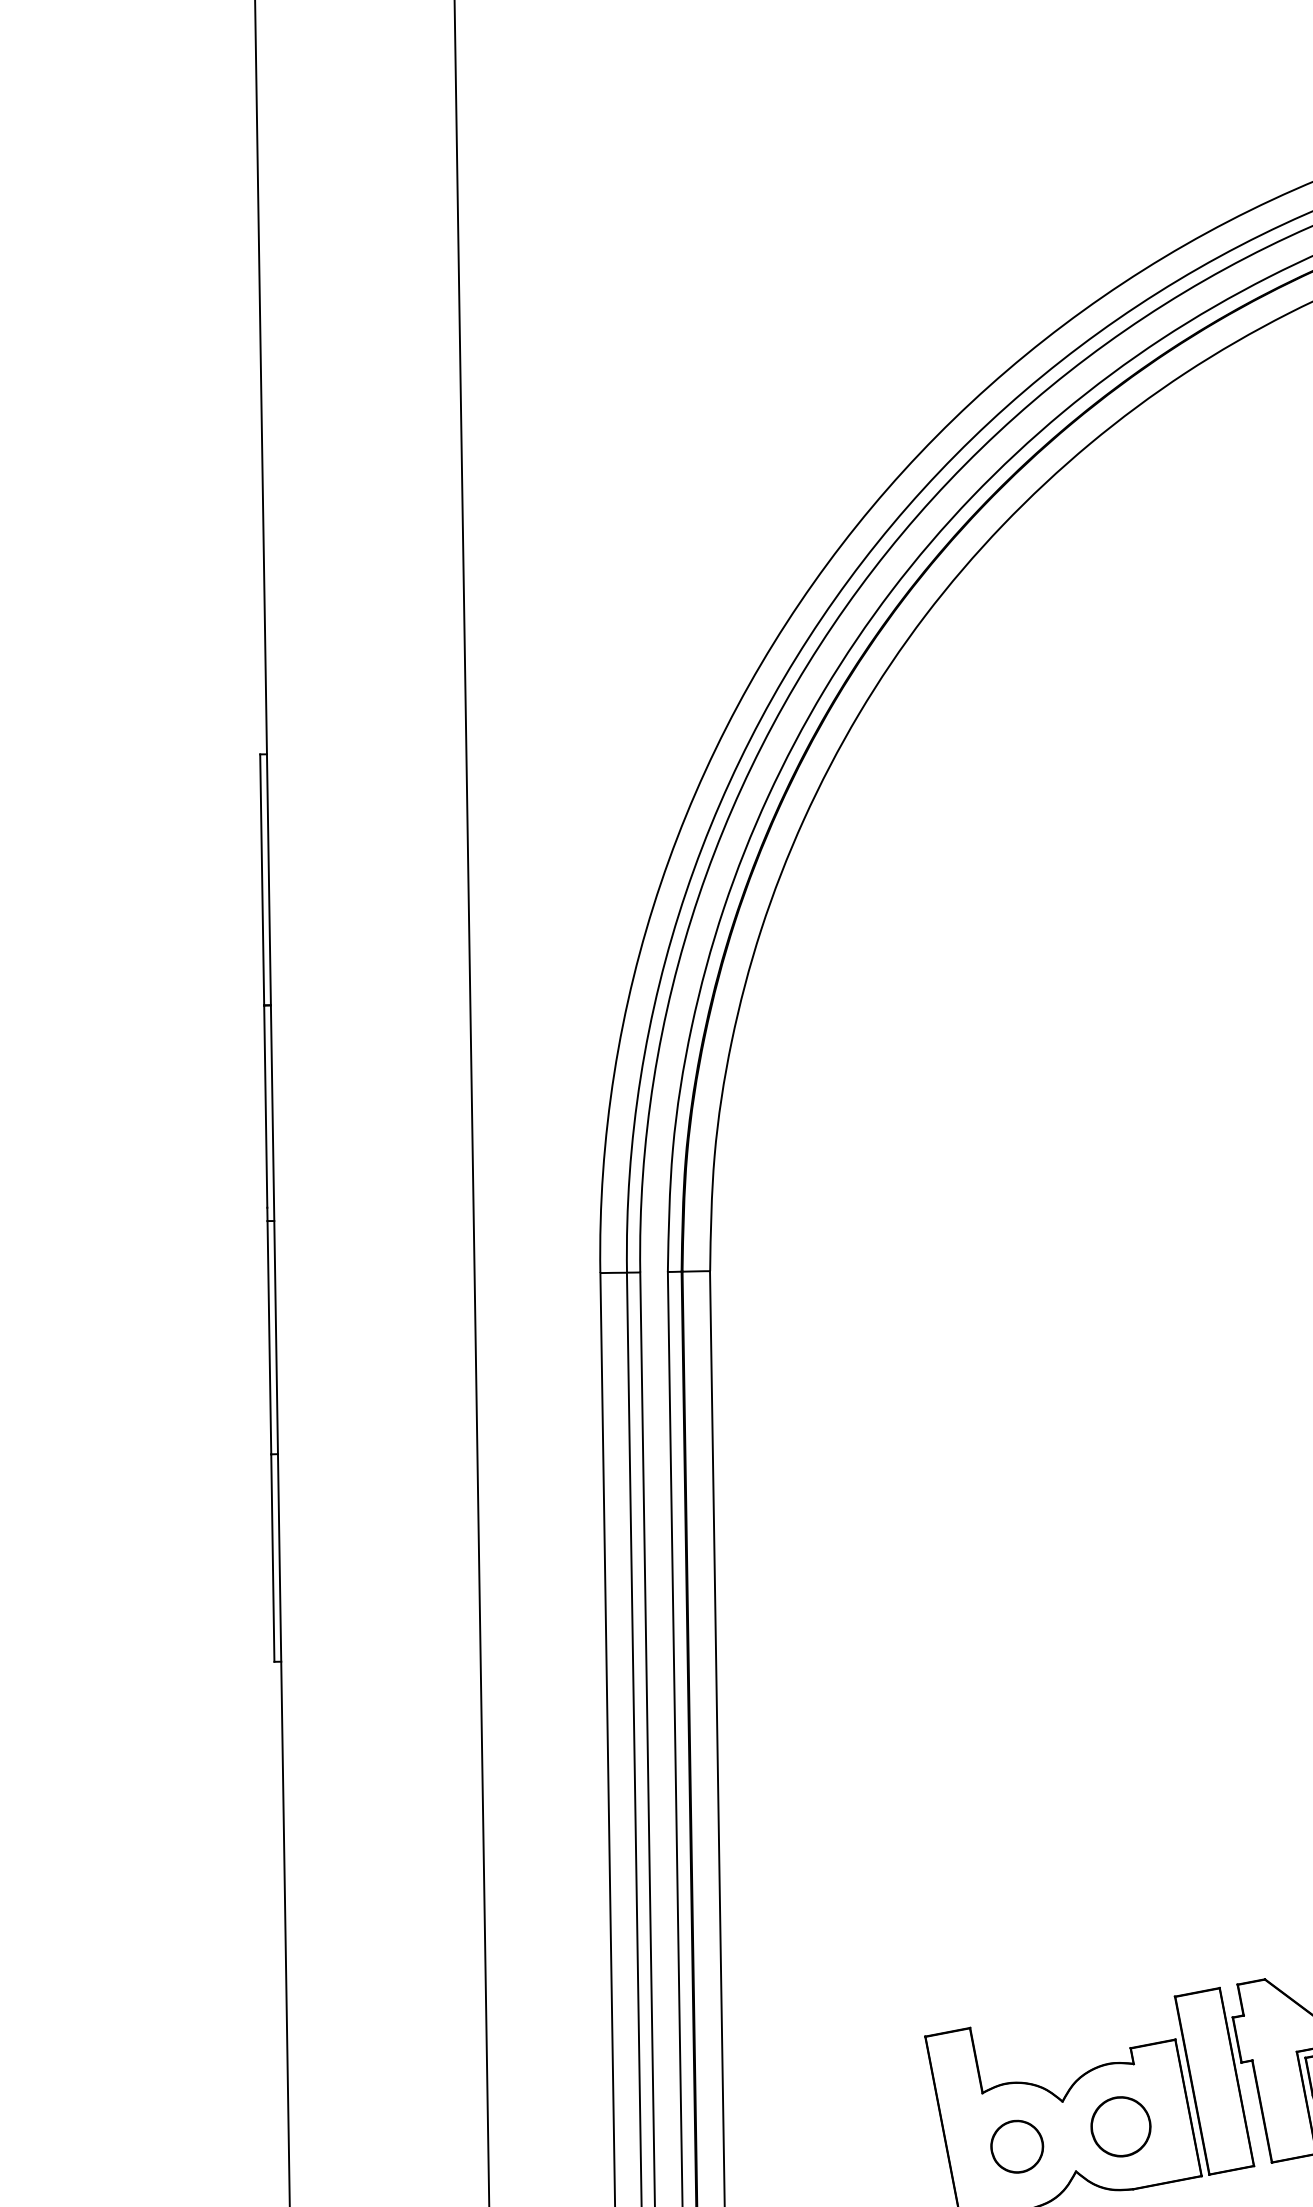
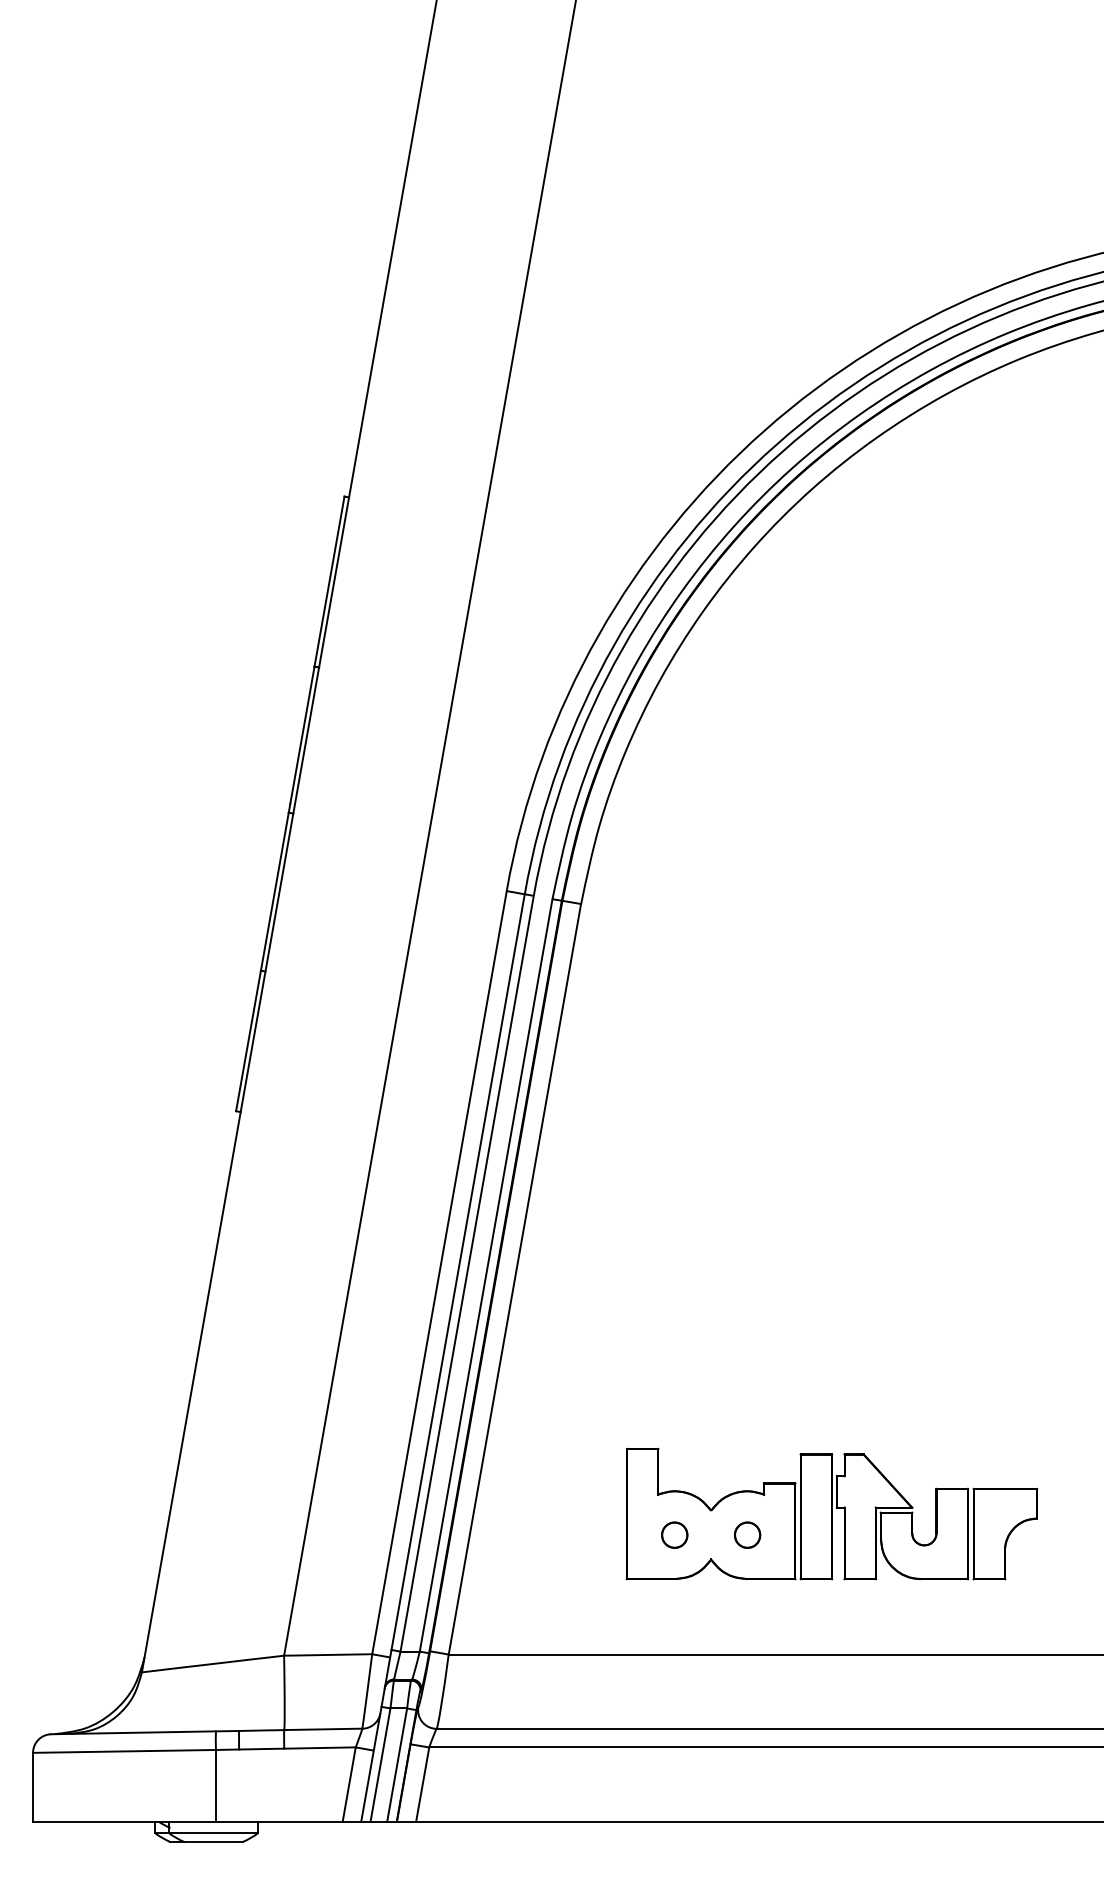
part: (1121, 2125) -> (747, 1534), size x0.62
part: (1016, 2145) -> (674, 1534), size x0.71

